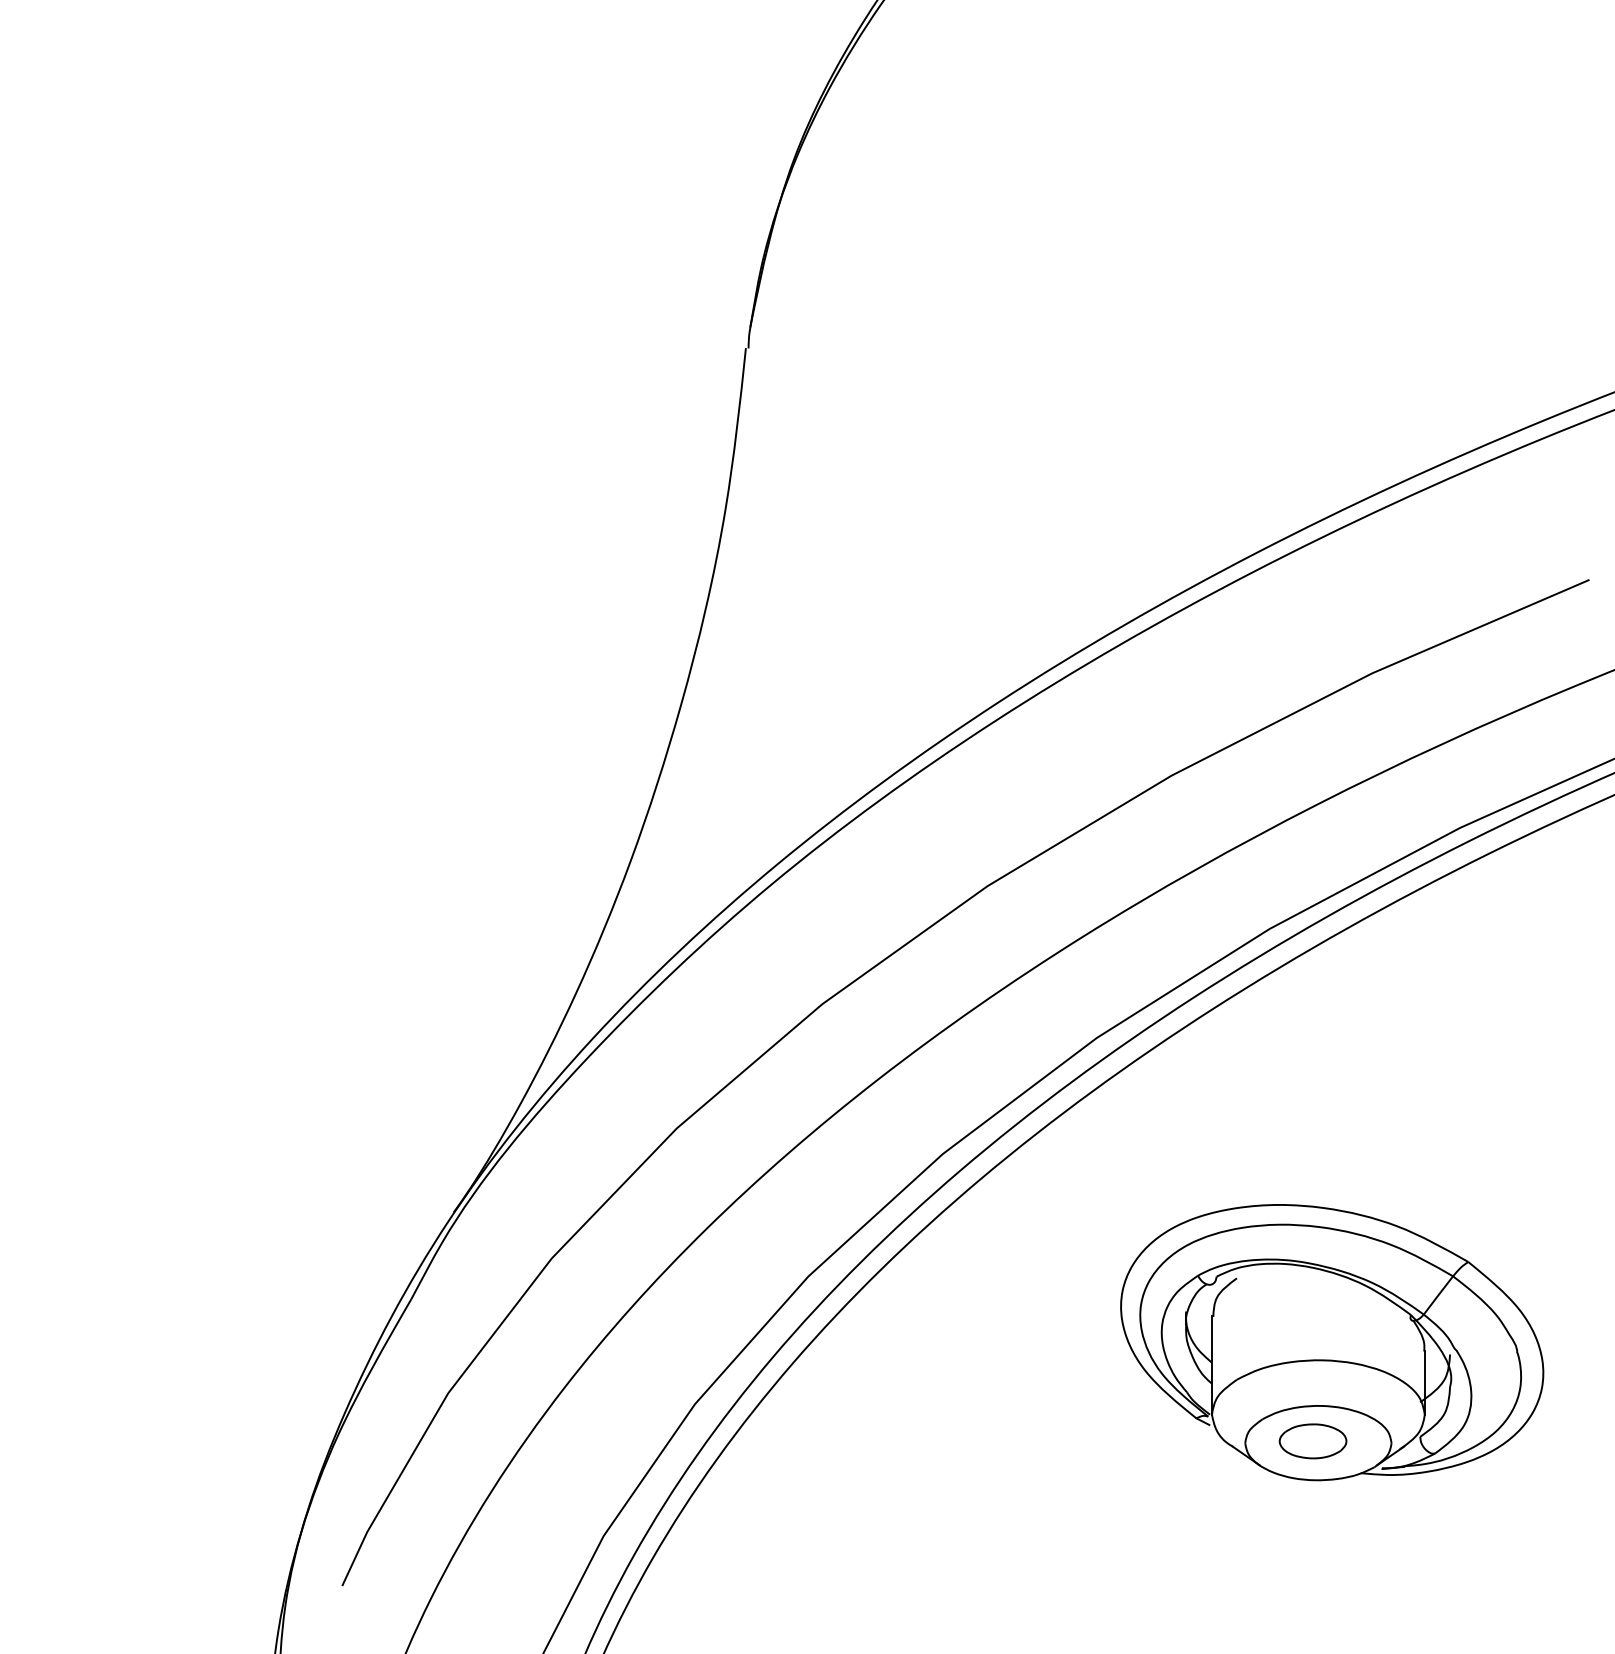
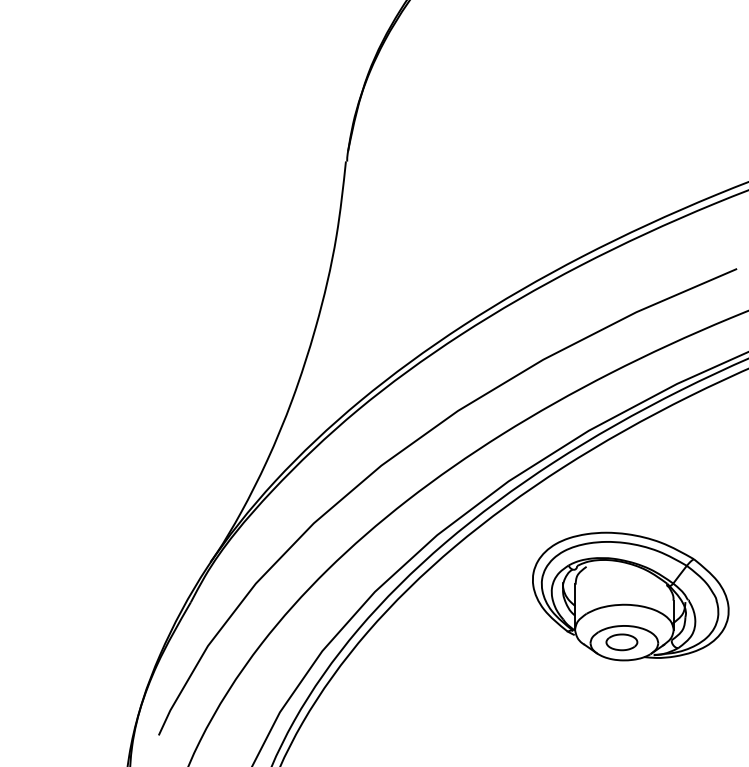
part: (1331, 1342) -> (630, 596), moved

